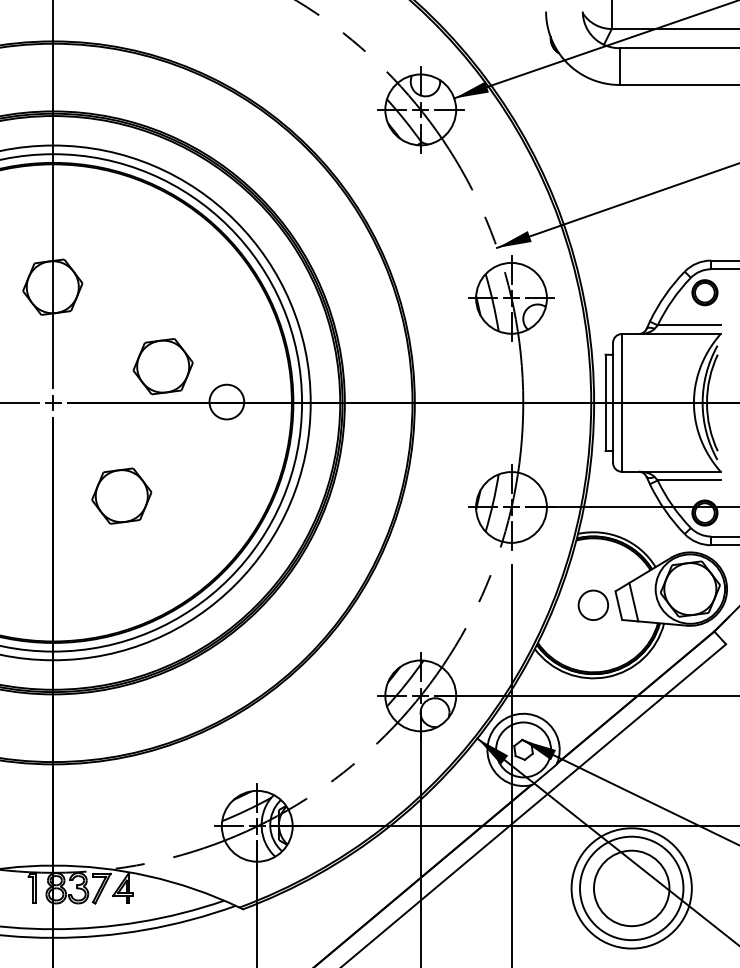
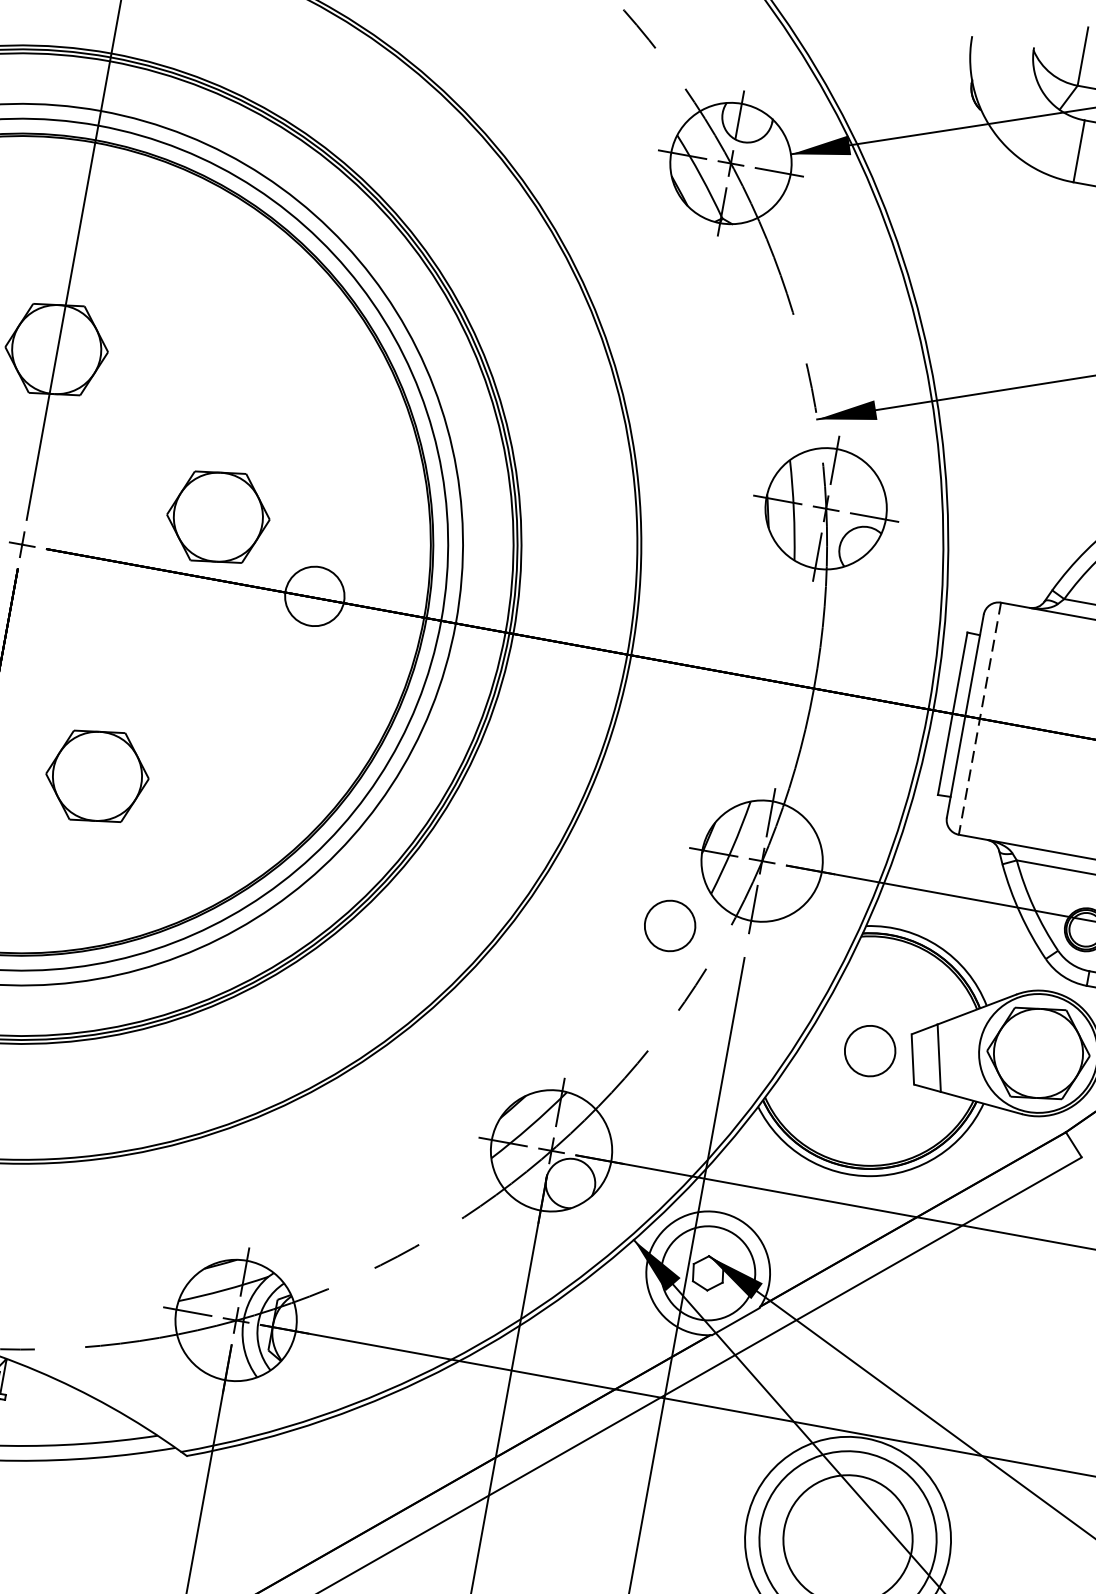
line: (621, 402) -> (979, 717), solid -> dashed
part: (121, 495) -> (97, 775), moved
circle: (464, 553) -> (668, 924), added

